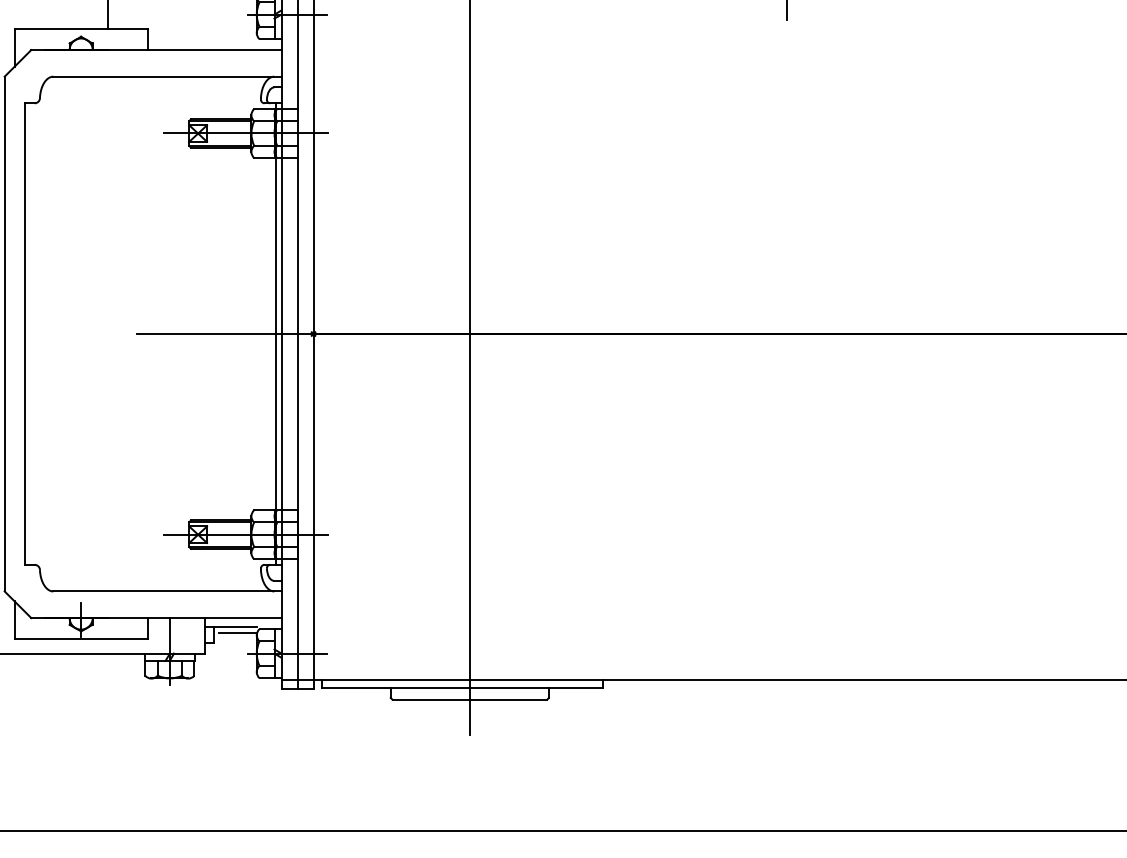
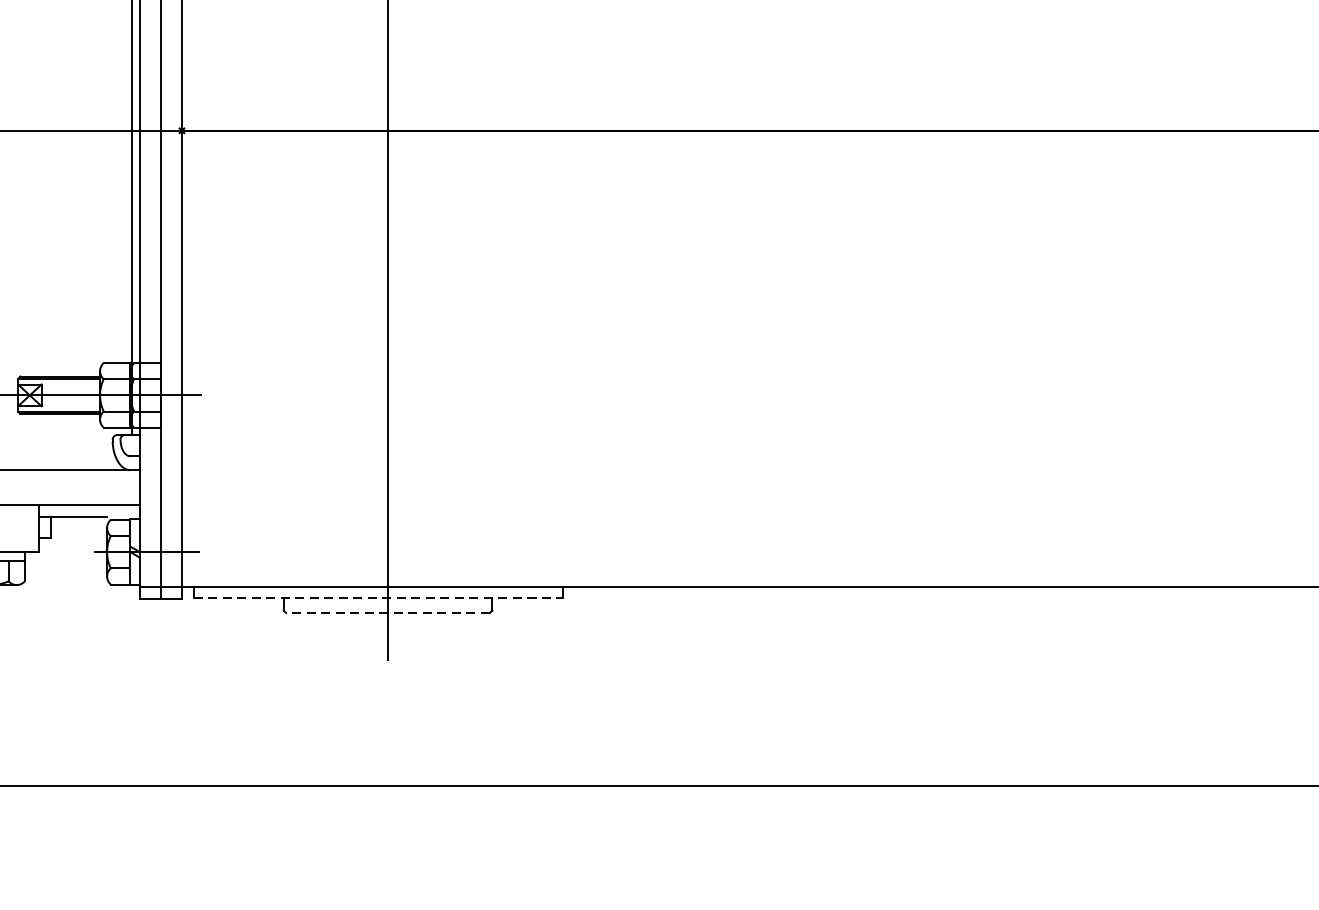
line: (237, 632) -> (81, 524), removed
line: (463, 688) -> (379, 598), solid -> dashed
line: (469, 699) -> (387, 612), solid -> dashed

